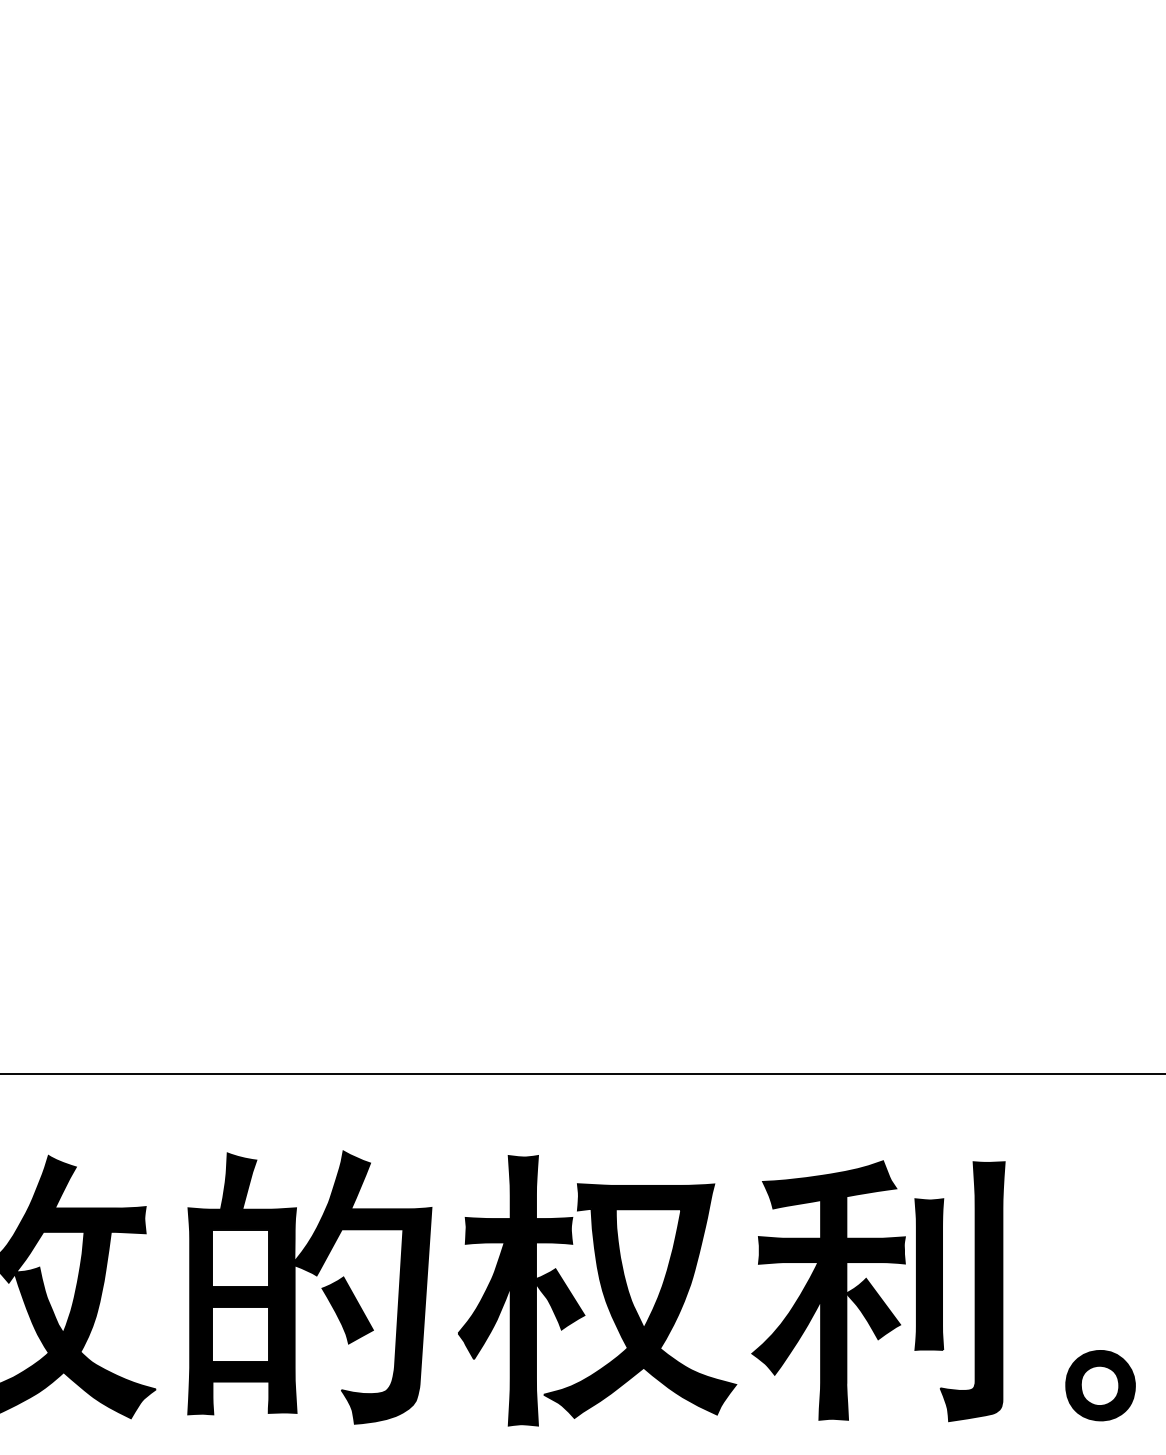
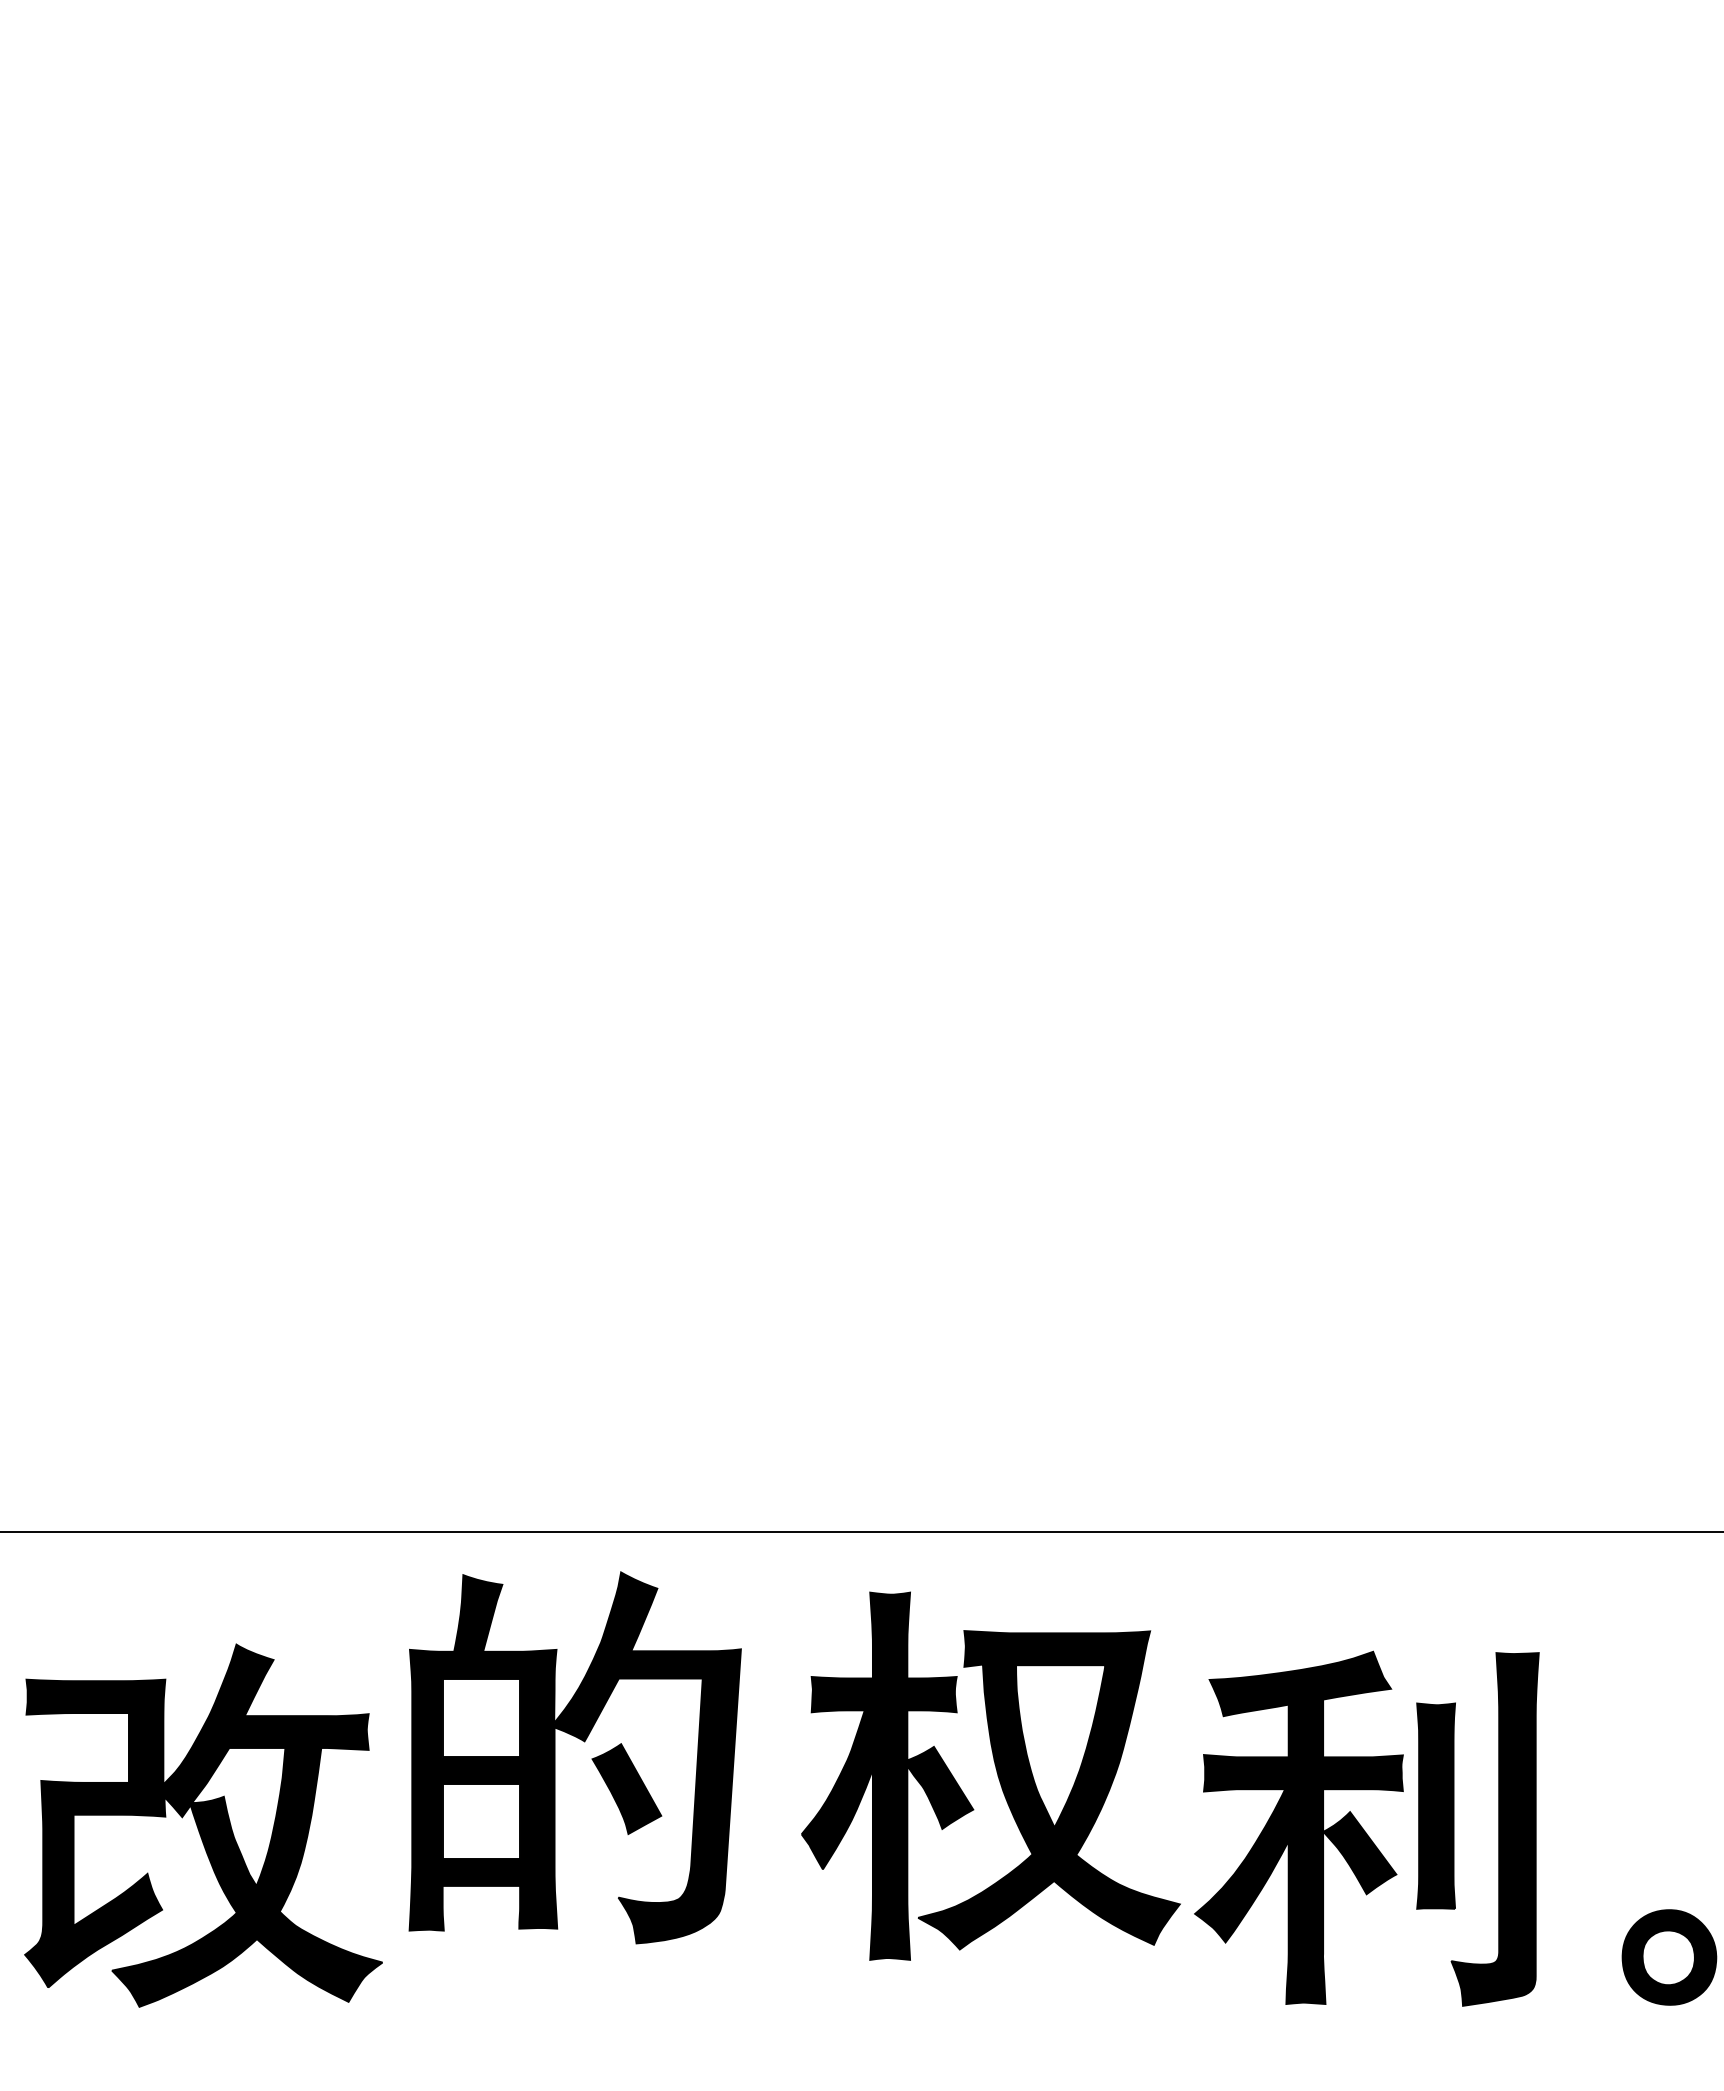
part: (321, 1288) -> (591, 1758), moved
part: (601, 1288) -> (996, 1772), moved

